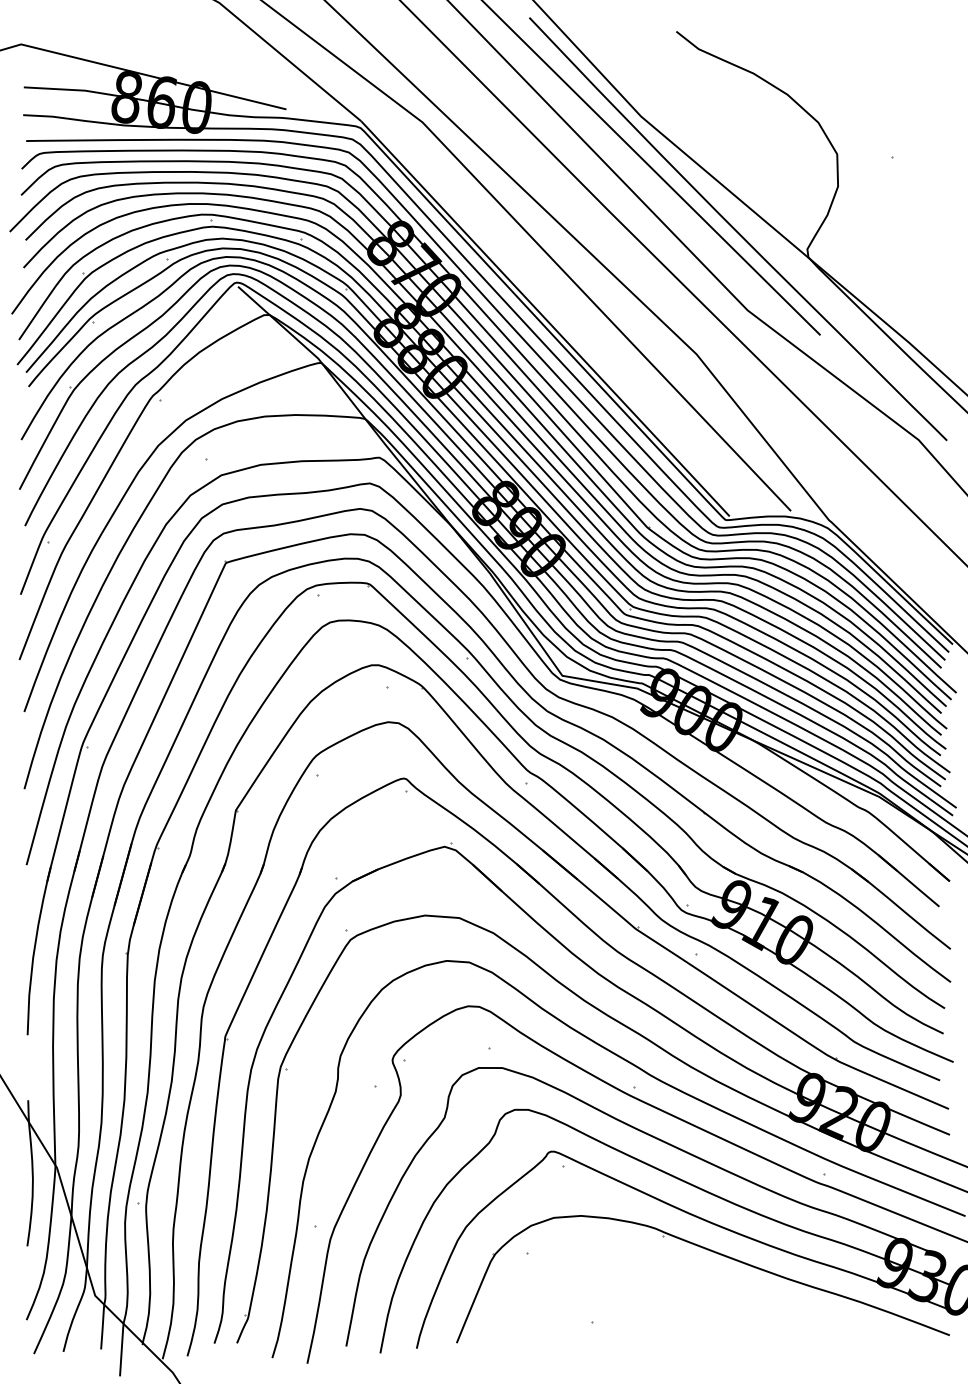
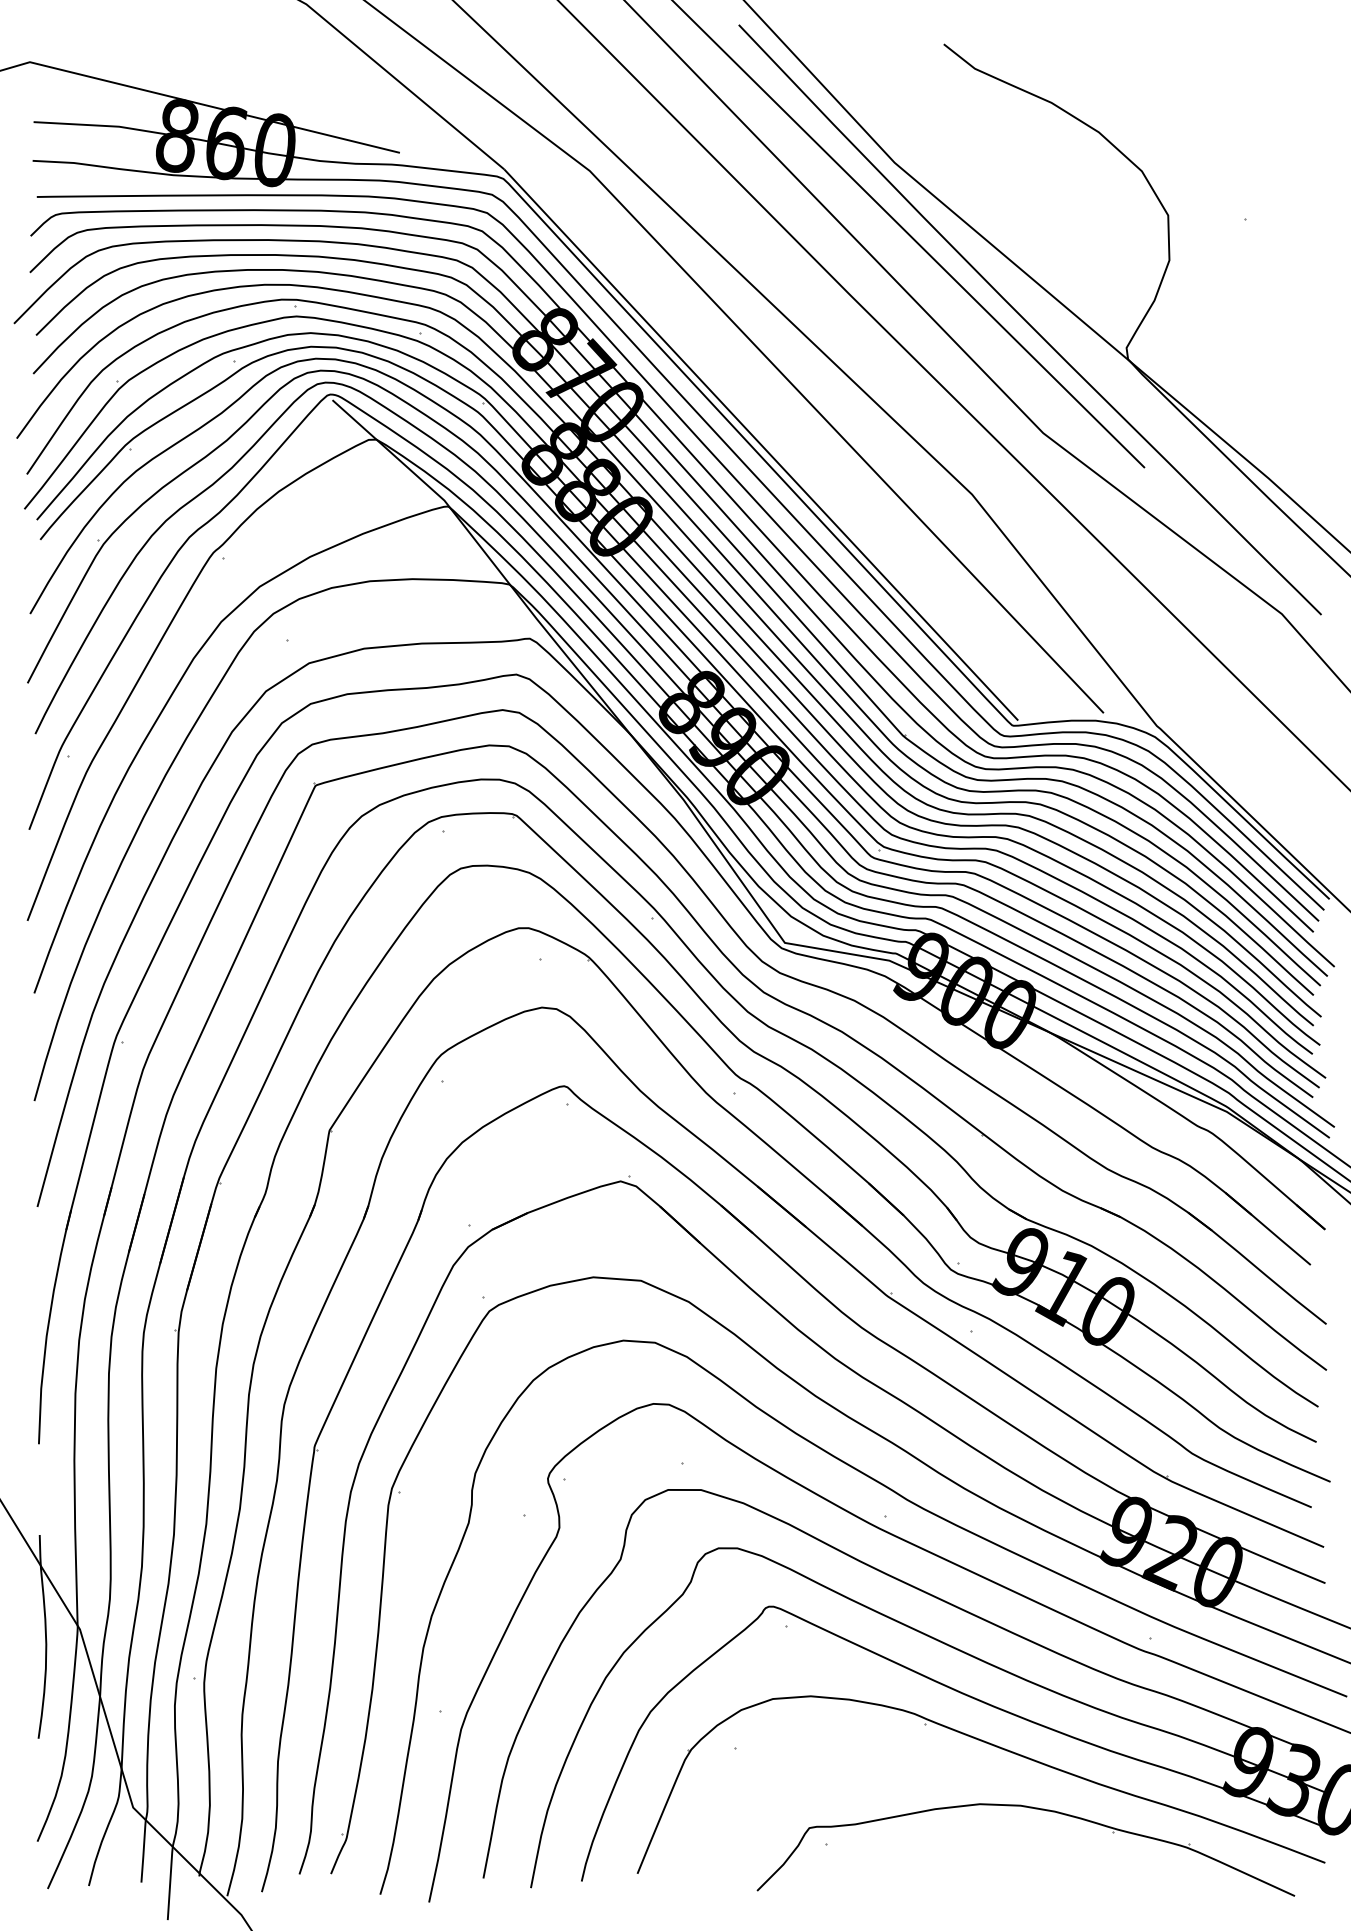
part: (737, 1296) -> (1029, 1808), added

